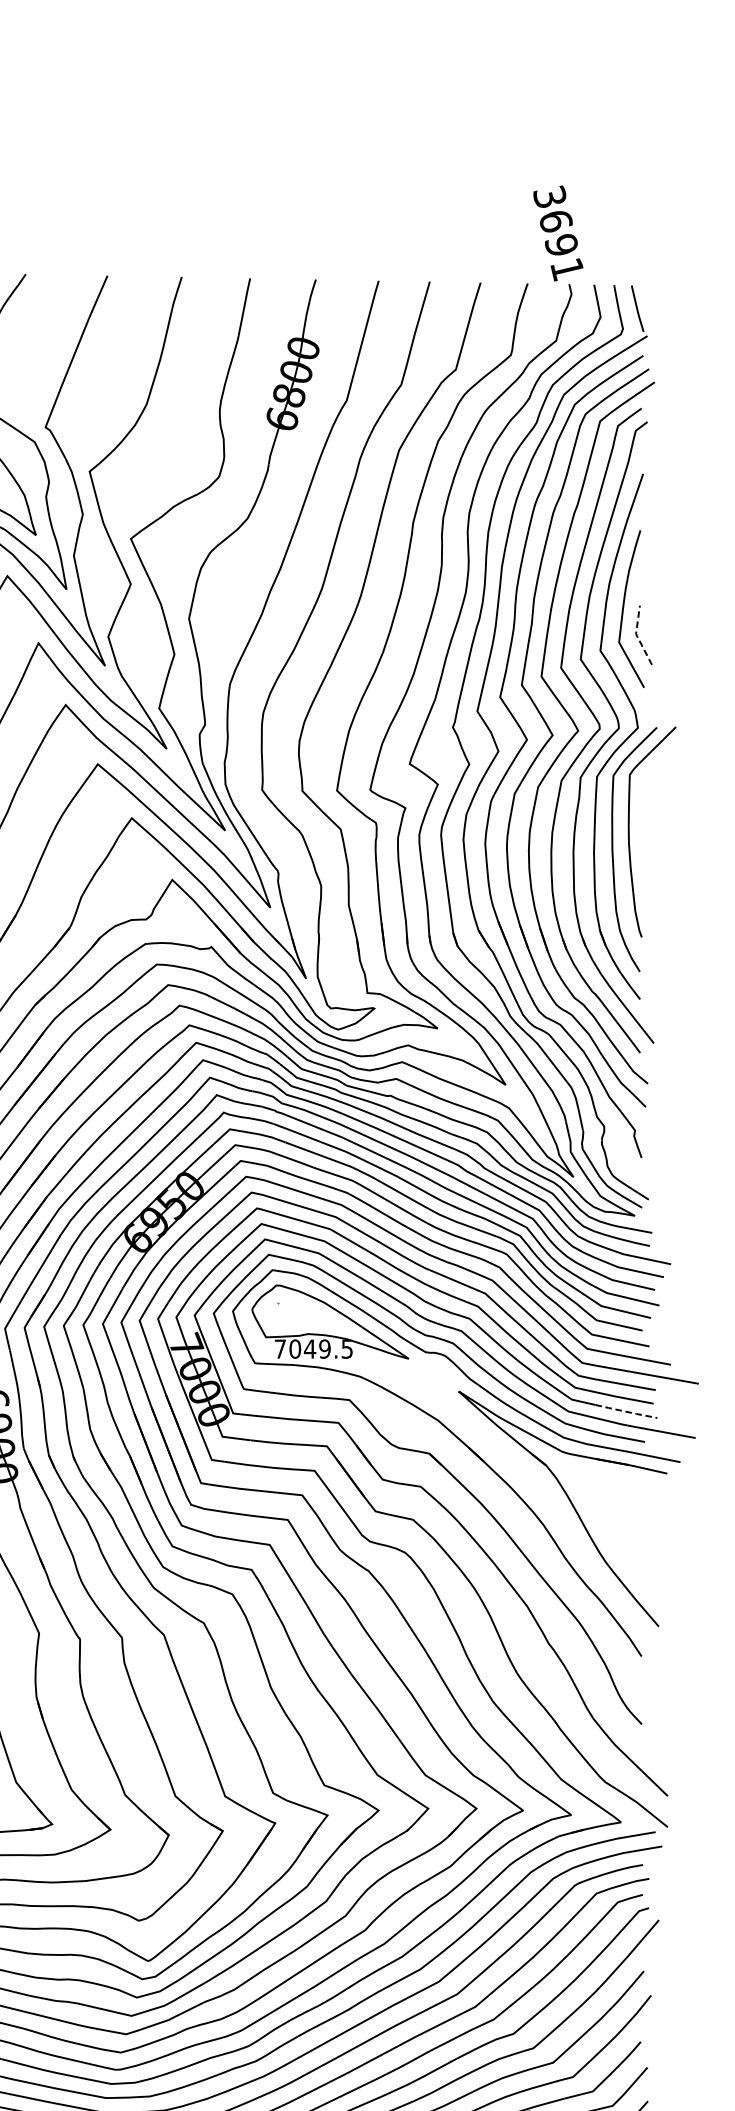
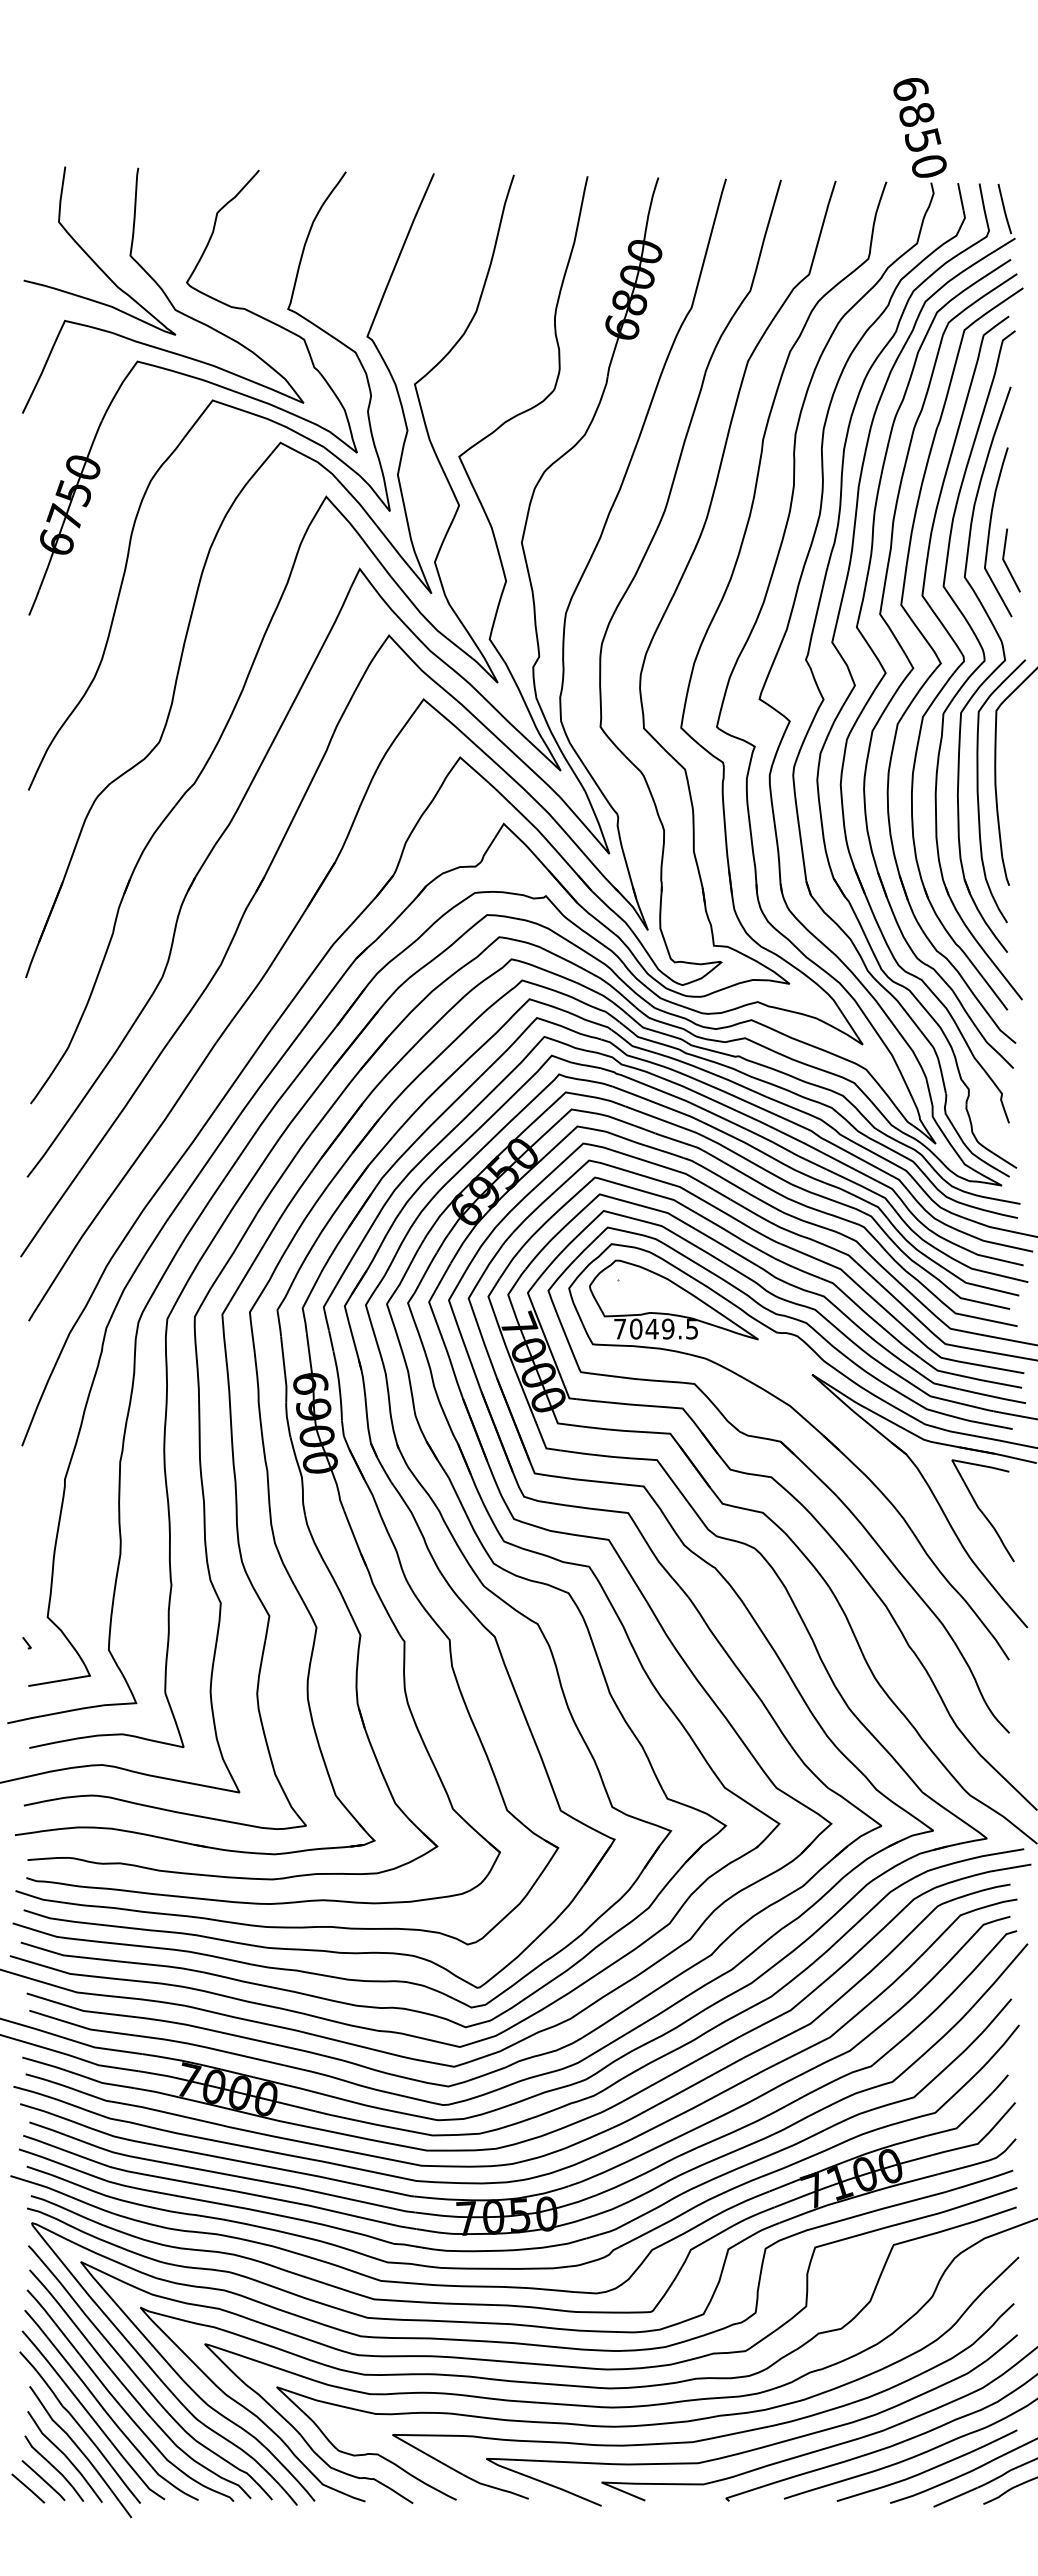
text: (558, 233) -> (919, 127), 3691 -> 6850
line: (637, 636) -> (1004, 561), dashed -> solid
line: (626, 1411) -> (992, 1396), dashed -> solid
curve: (615, 1517) -> (981, 1510), added

